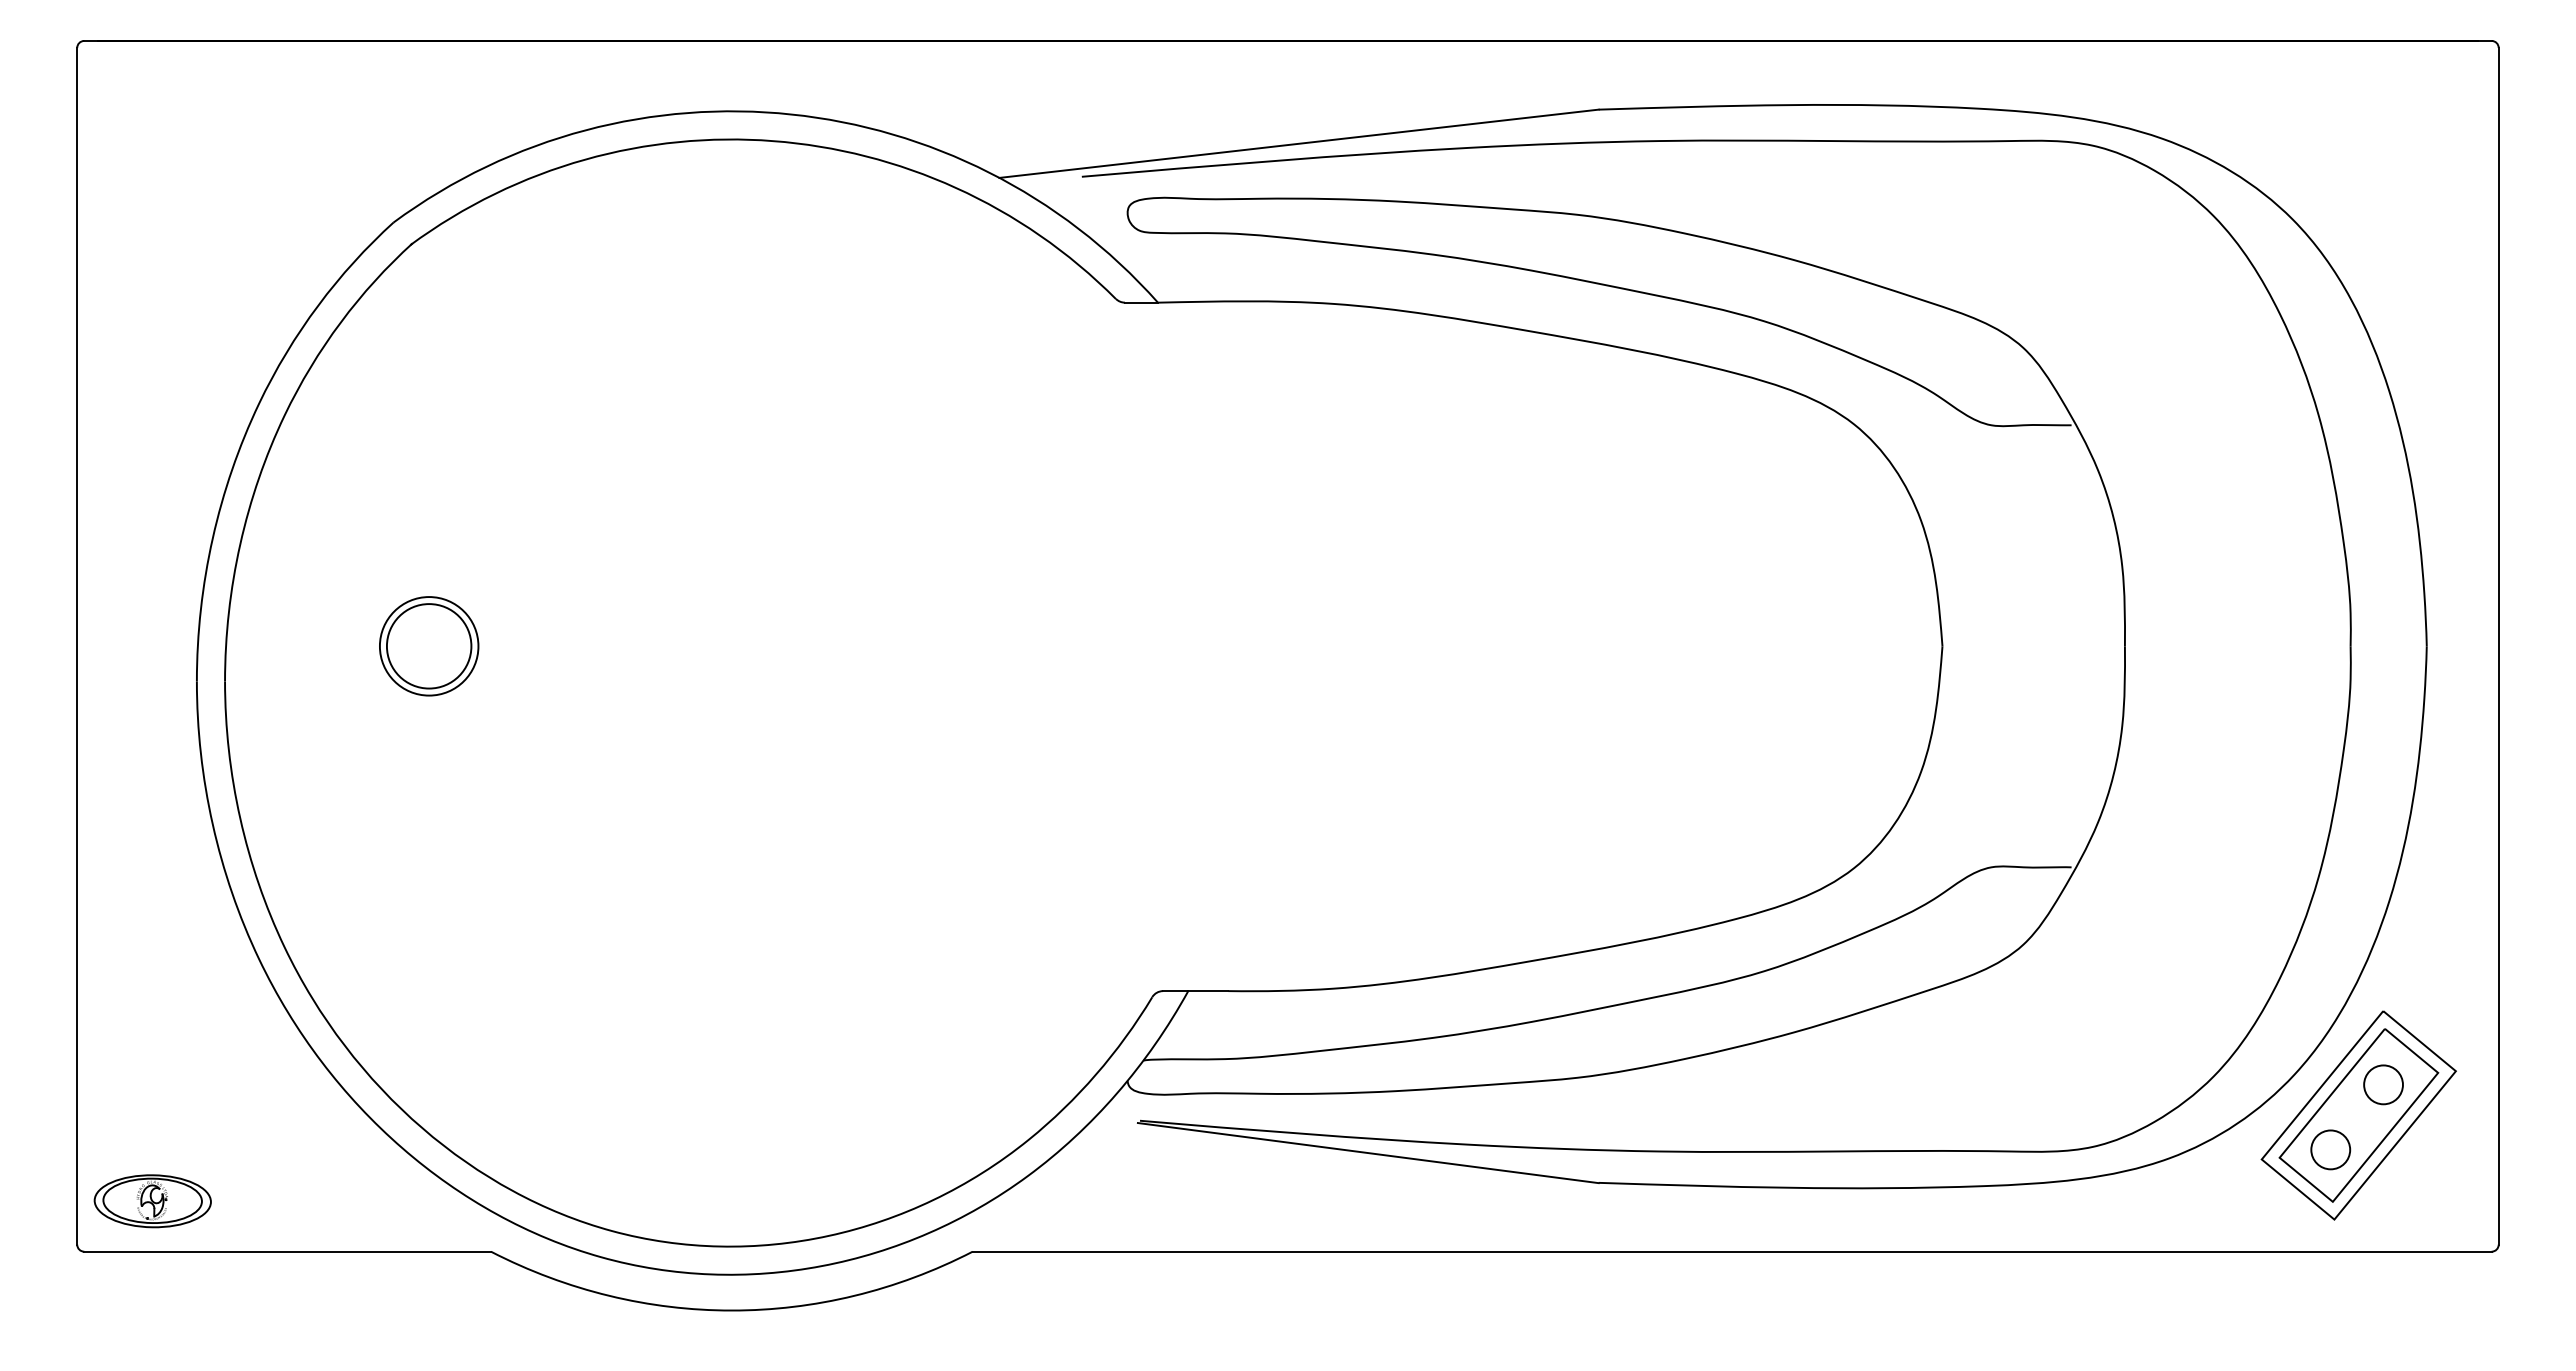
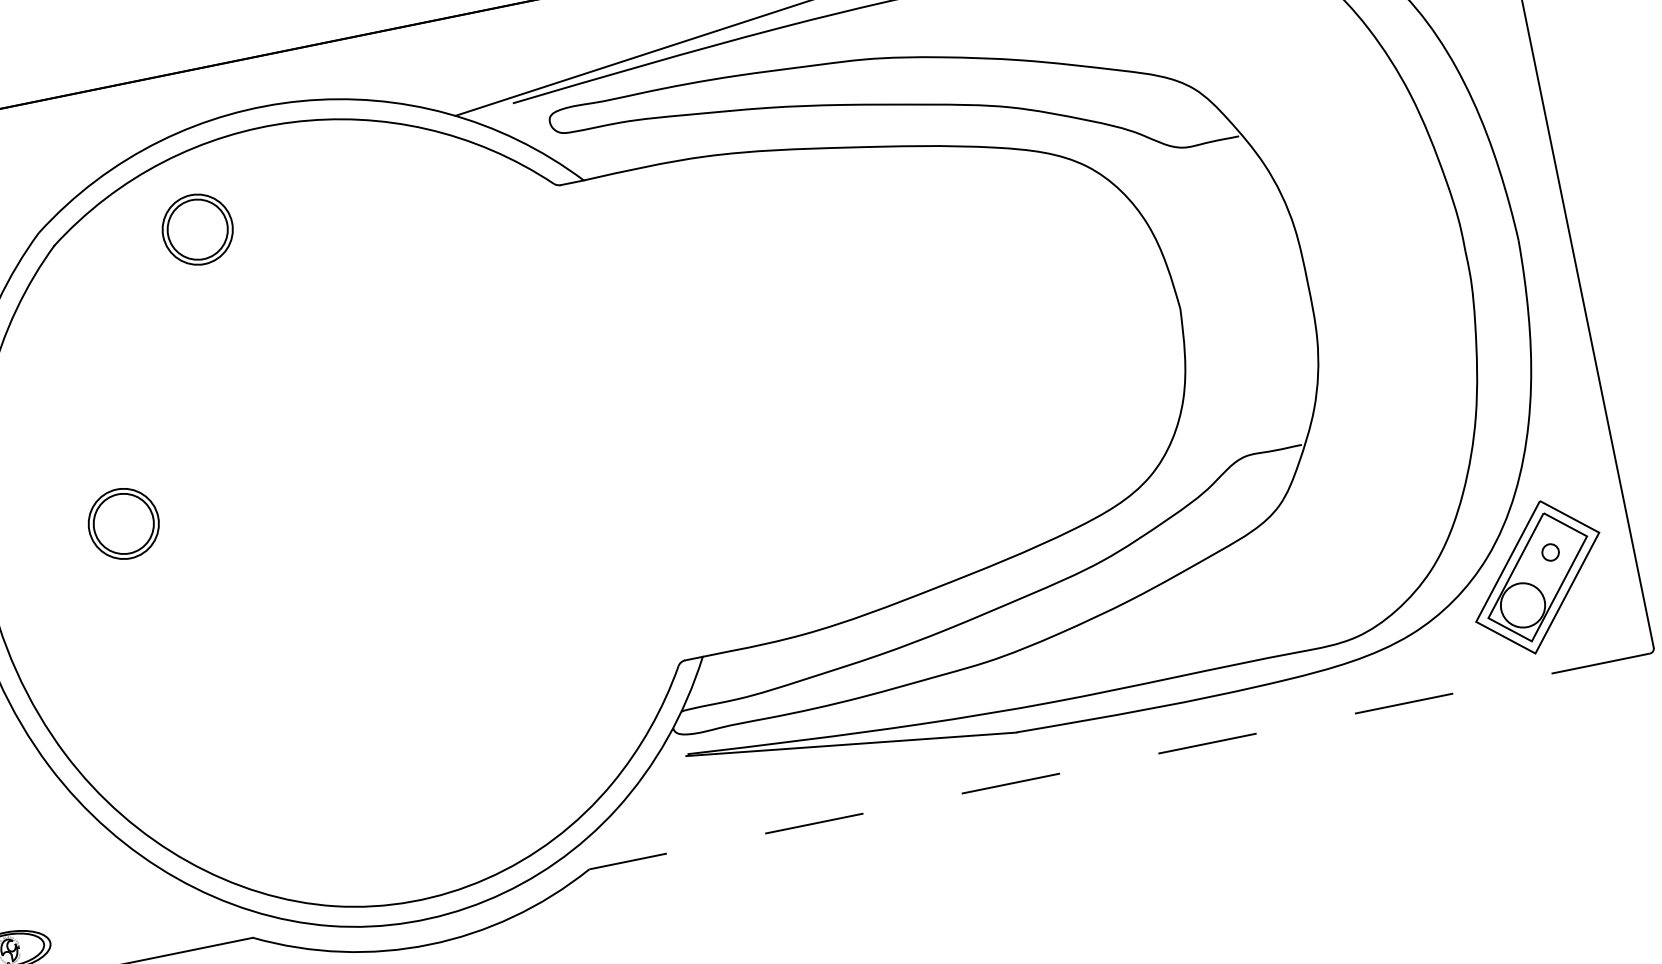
part: (613, 262) -> (197, 229), added
circle: (2383, 1084) -> (1550, 552), size x0.6
circle: (2330, 1149) -> (1522, 605), size x1.6
line: (1732, 1251) -> (1119, 761), solid -> dashed

